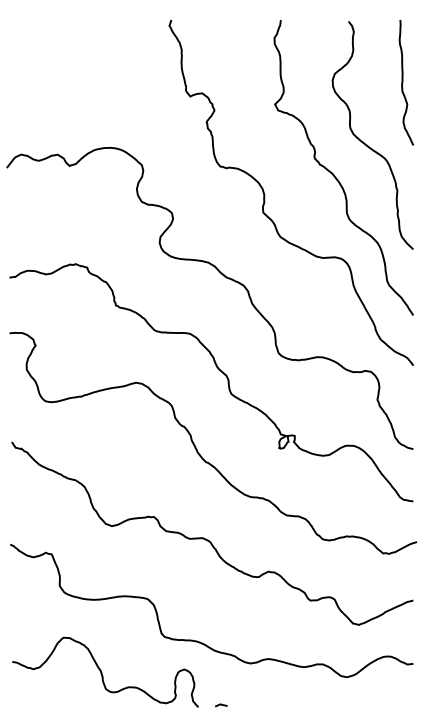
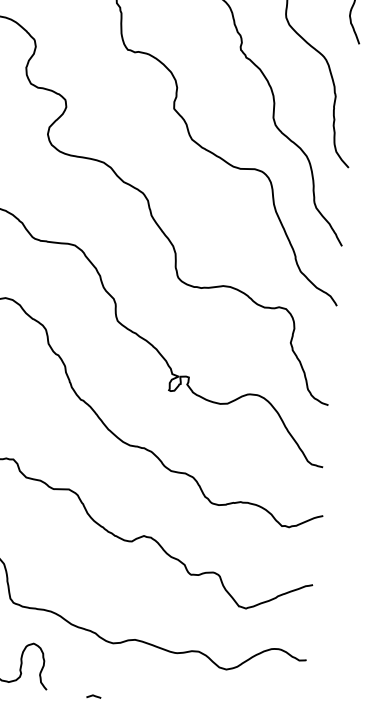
line: (221, 705) -> (94, 696), moved

